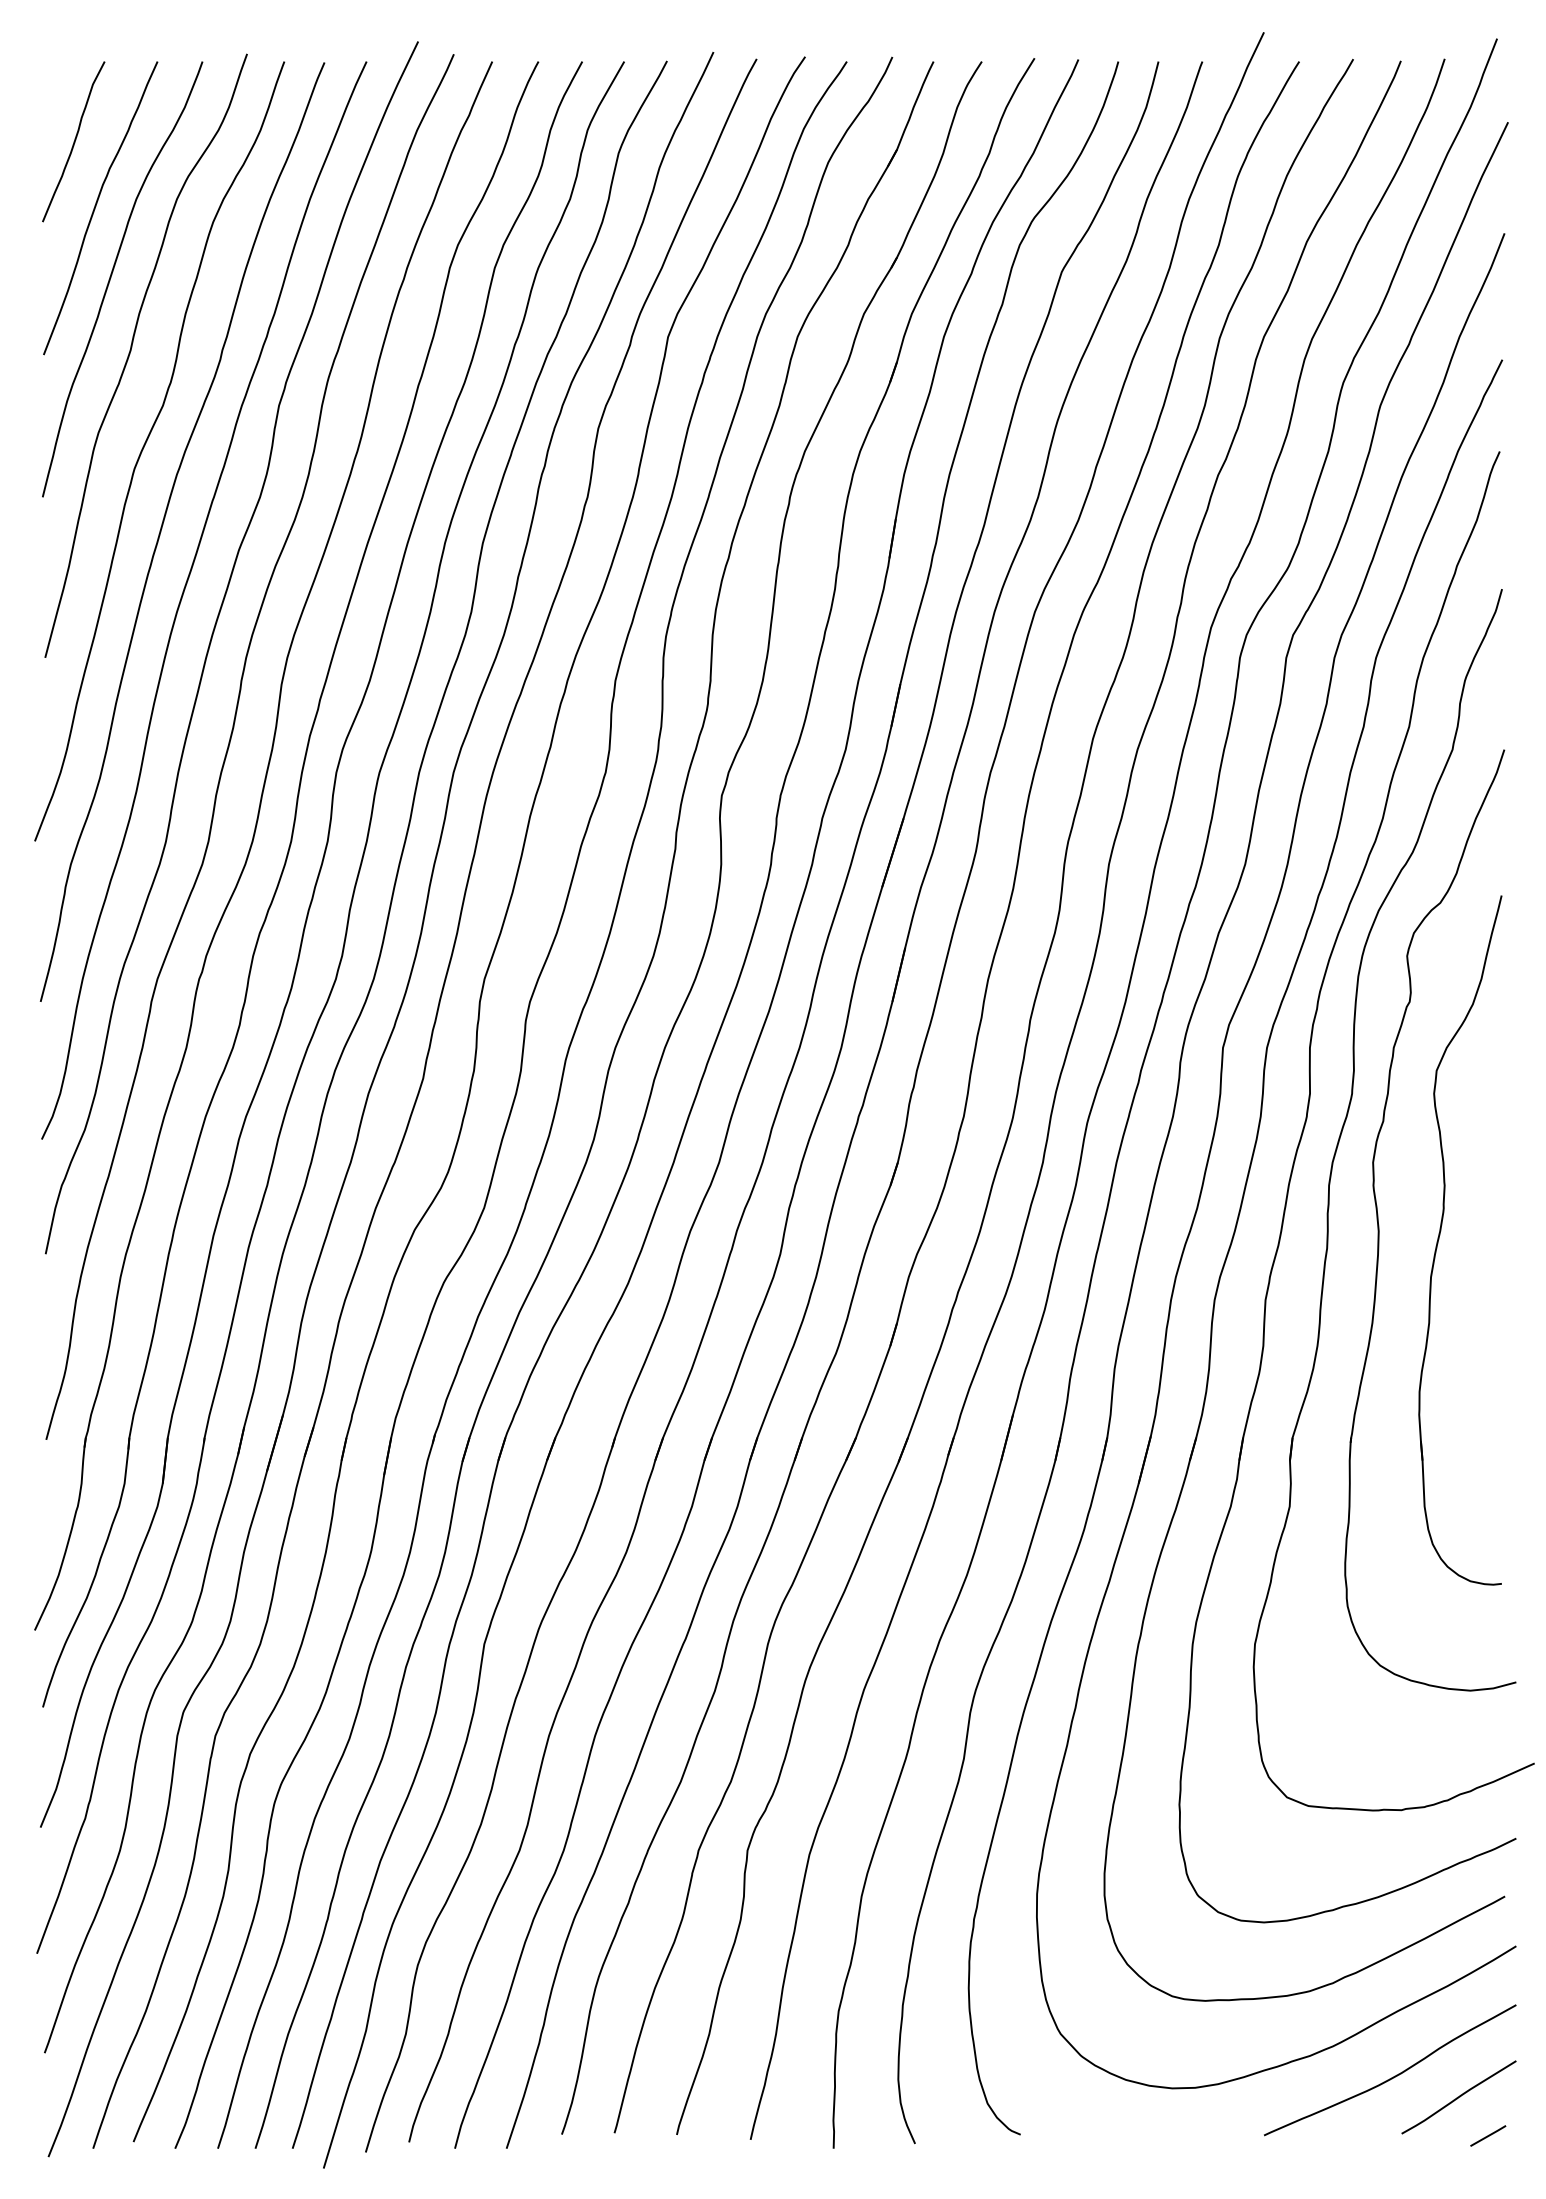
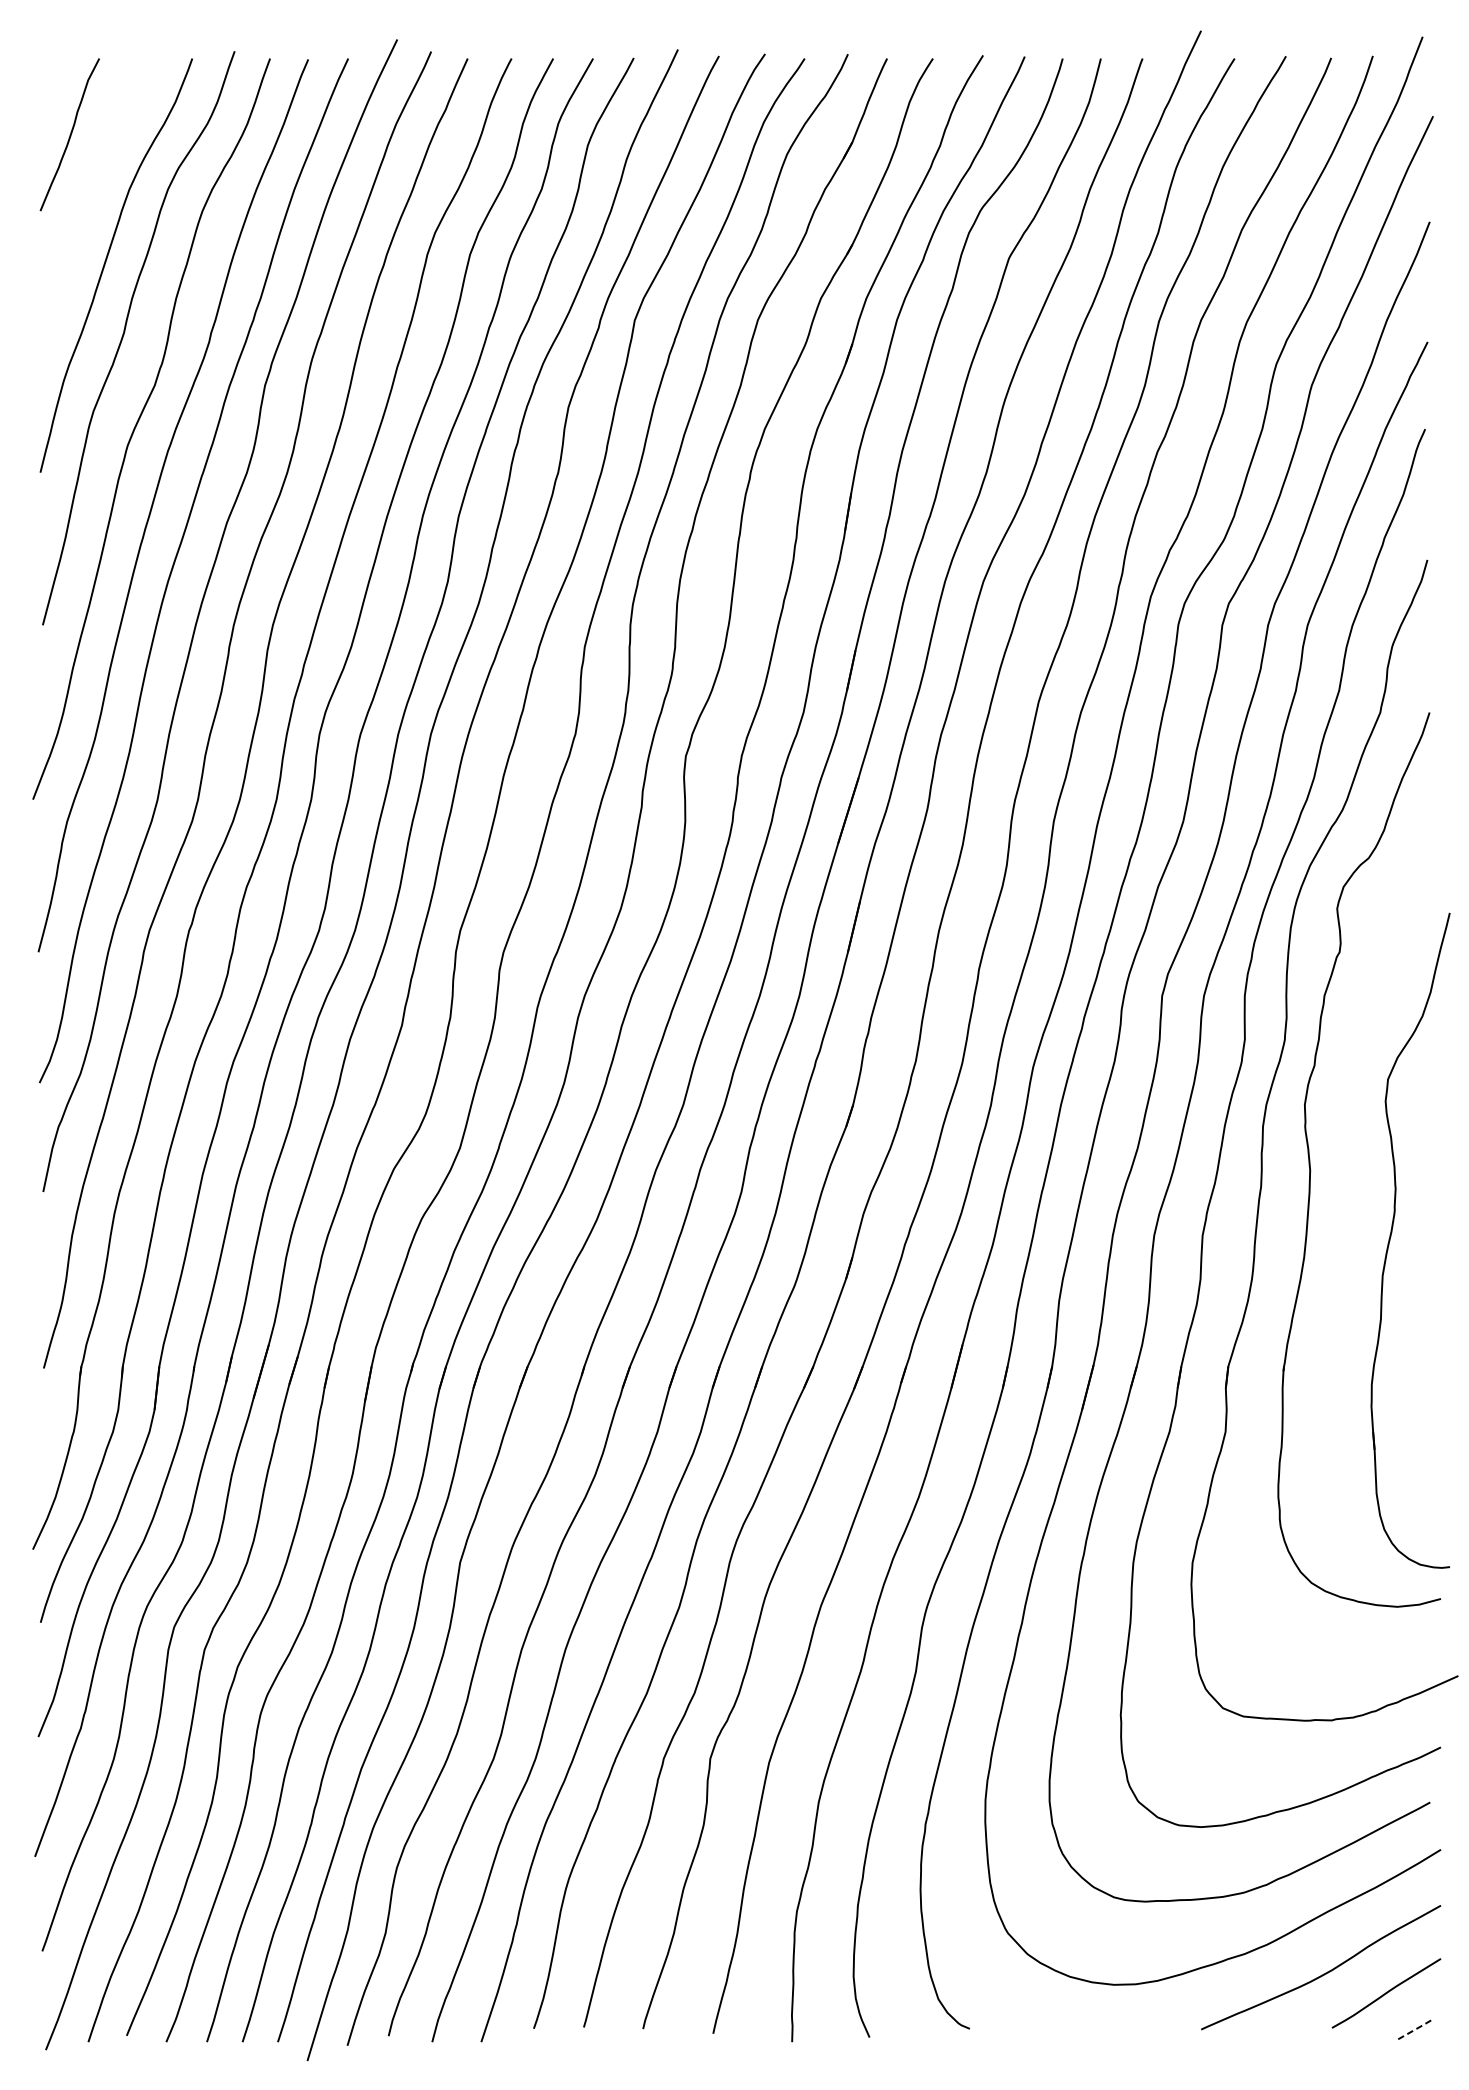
curve: (96, 206) -> (91, 196), removed
part: (1440, 1235) -> (1391, 1236), moved
line: (1488, 2135) -> (1414, 2029), solid -> dashed

